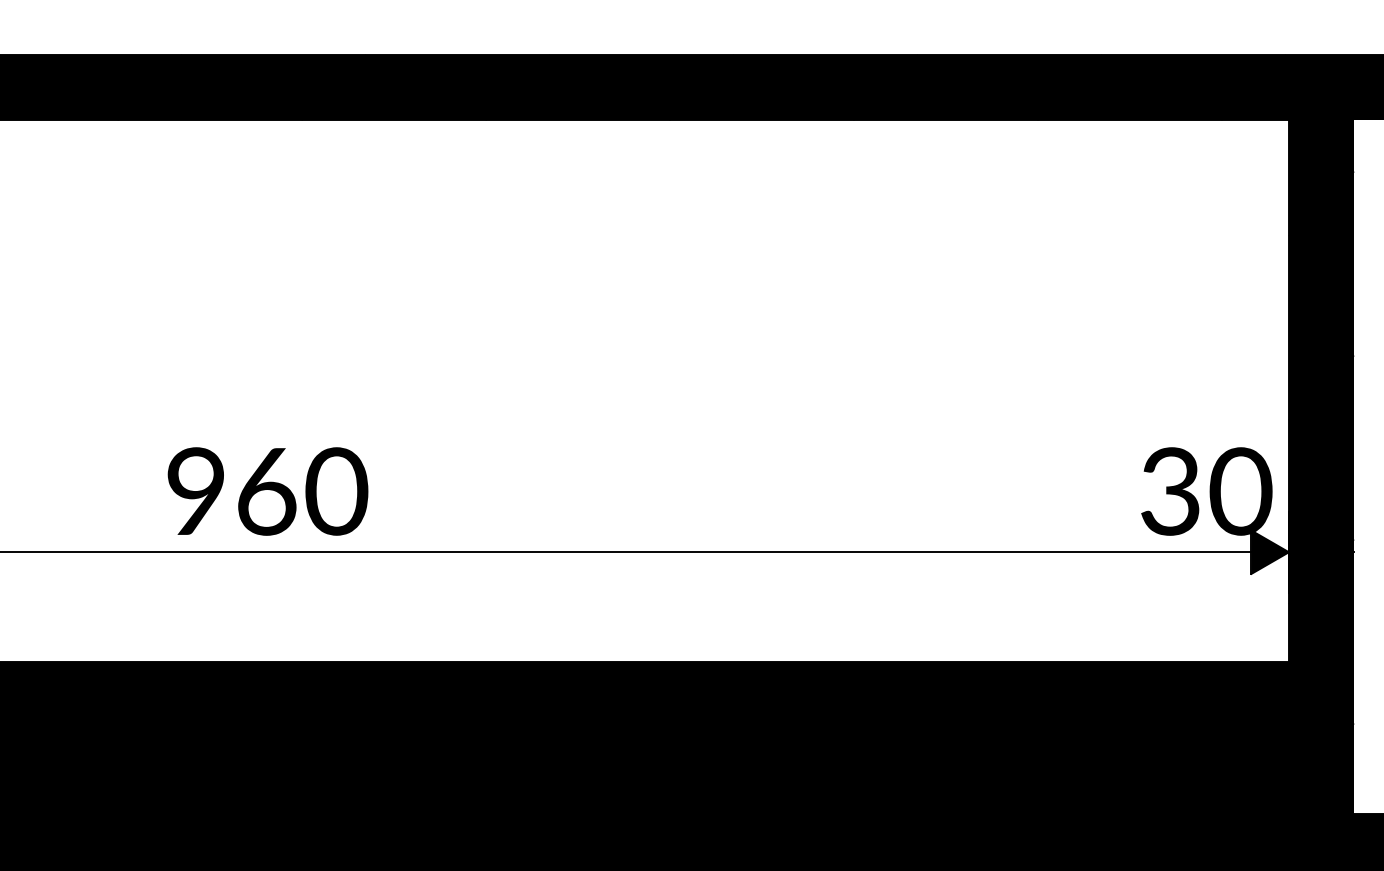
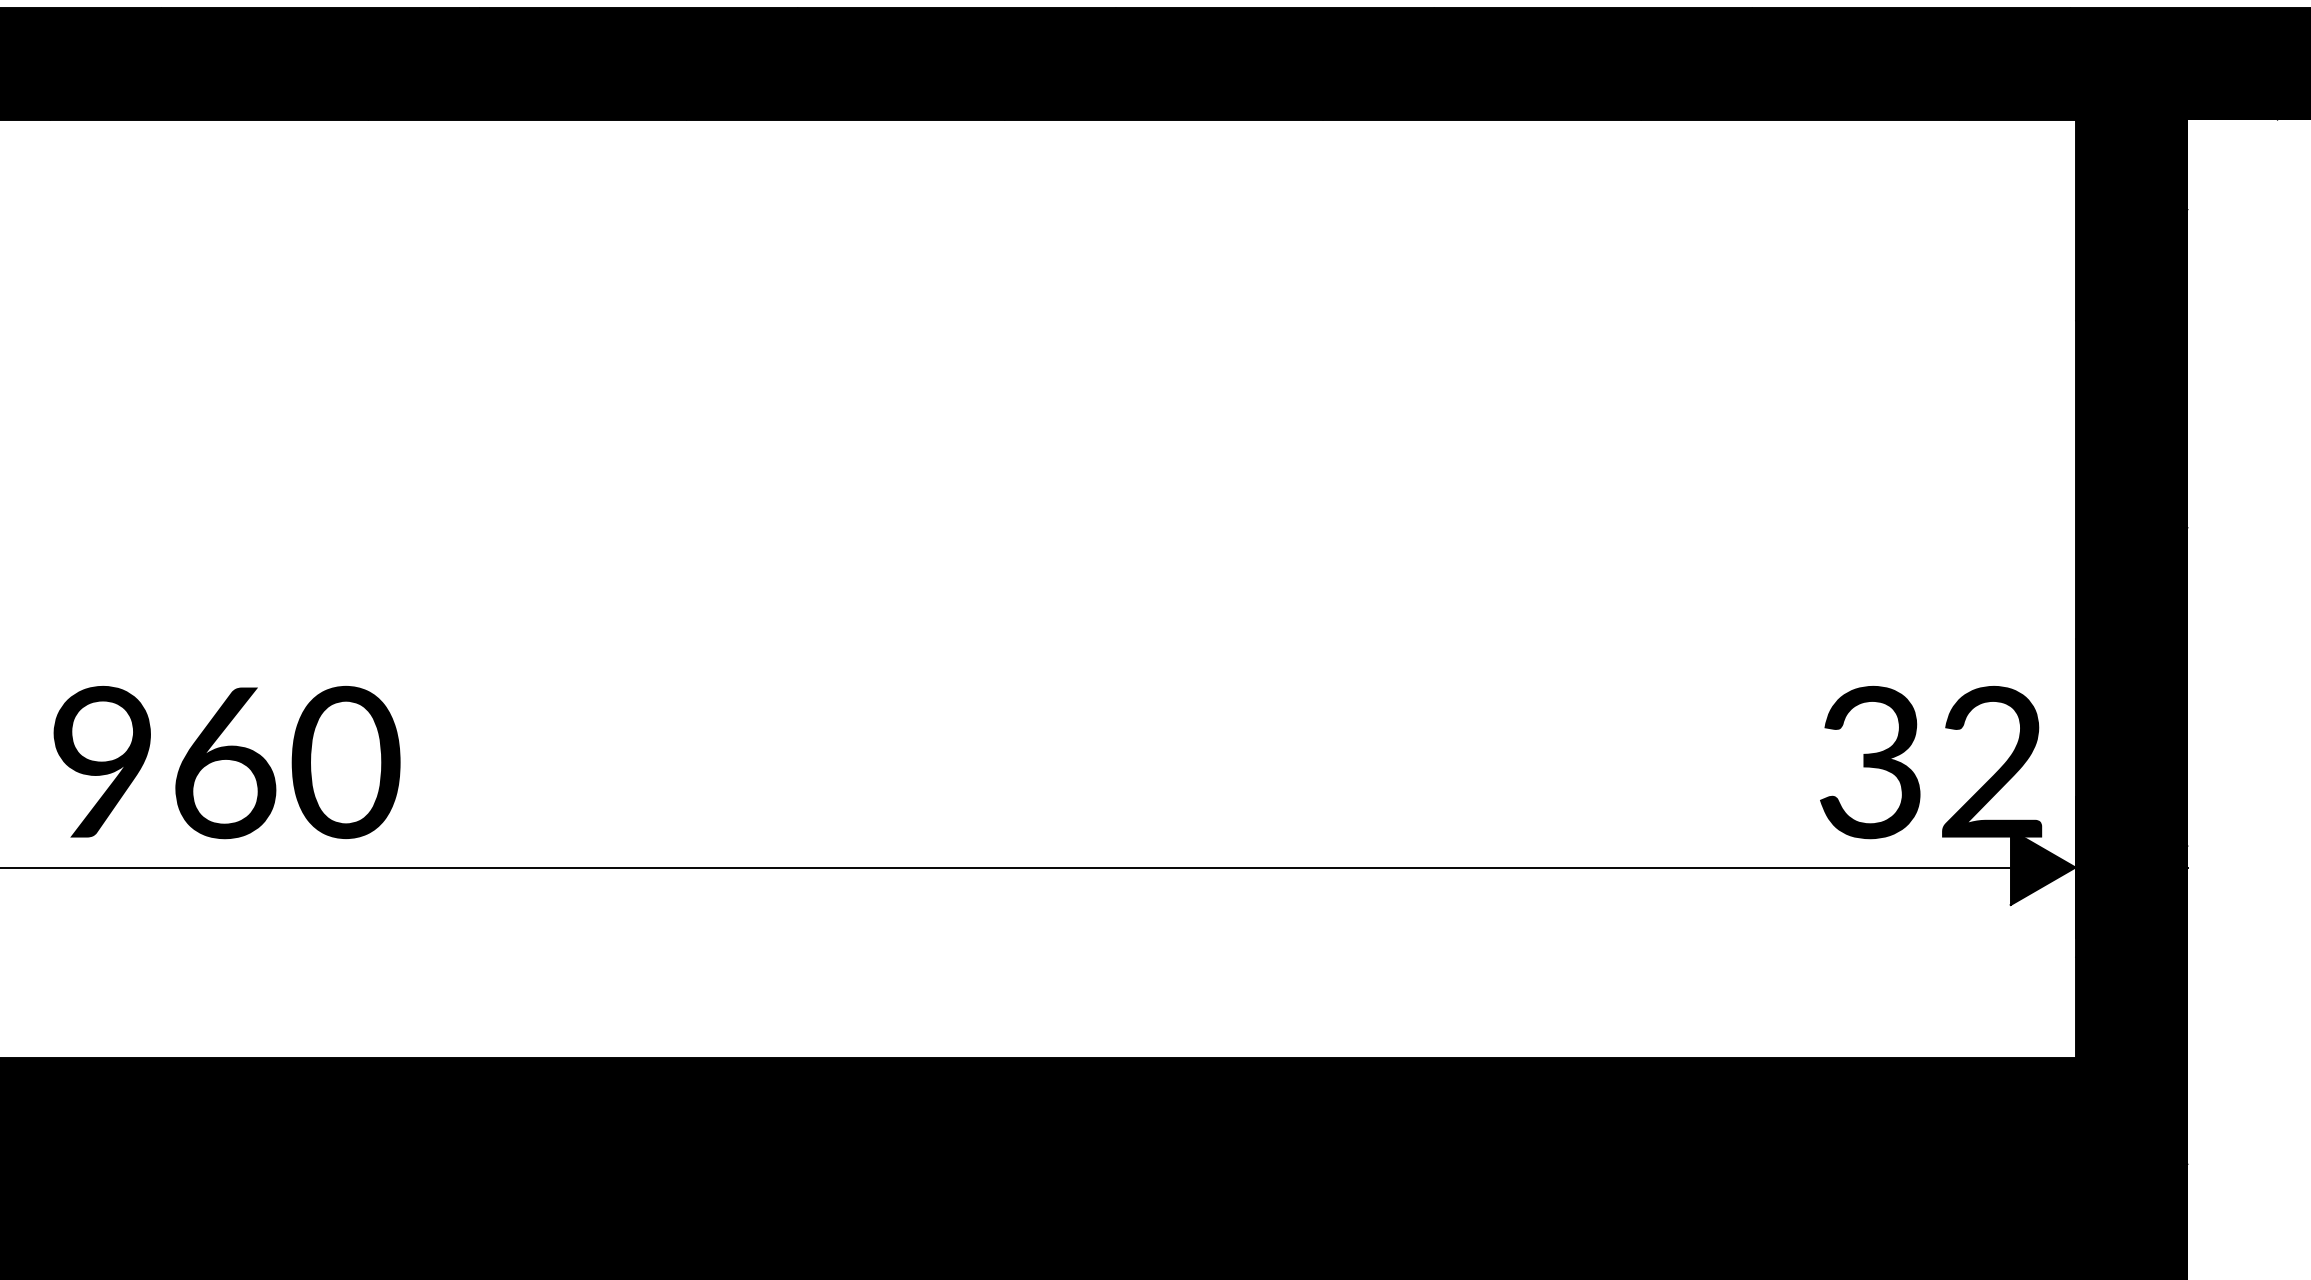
text: (267, 491) -> (226, 762), moved
text: (1240, 491) -> (1991, 762), 30 -> 32

